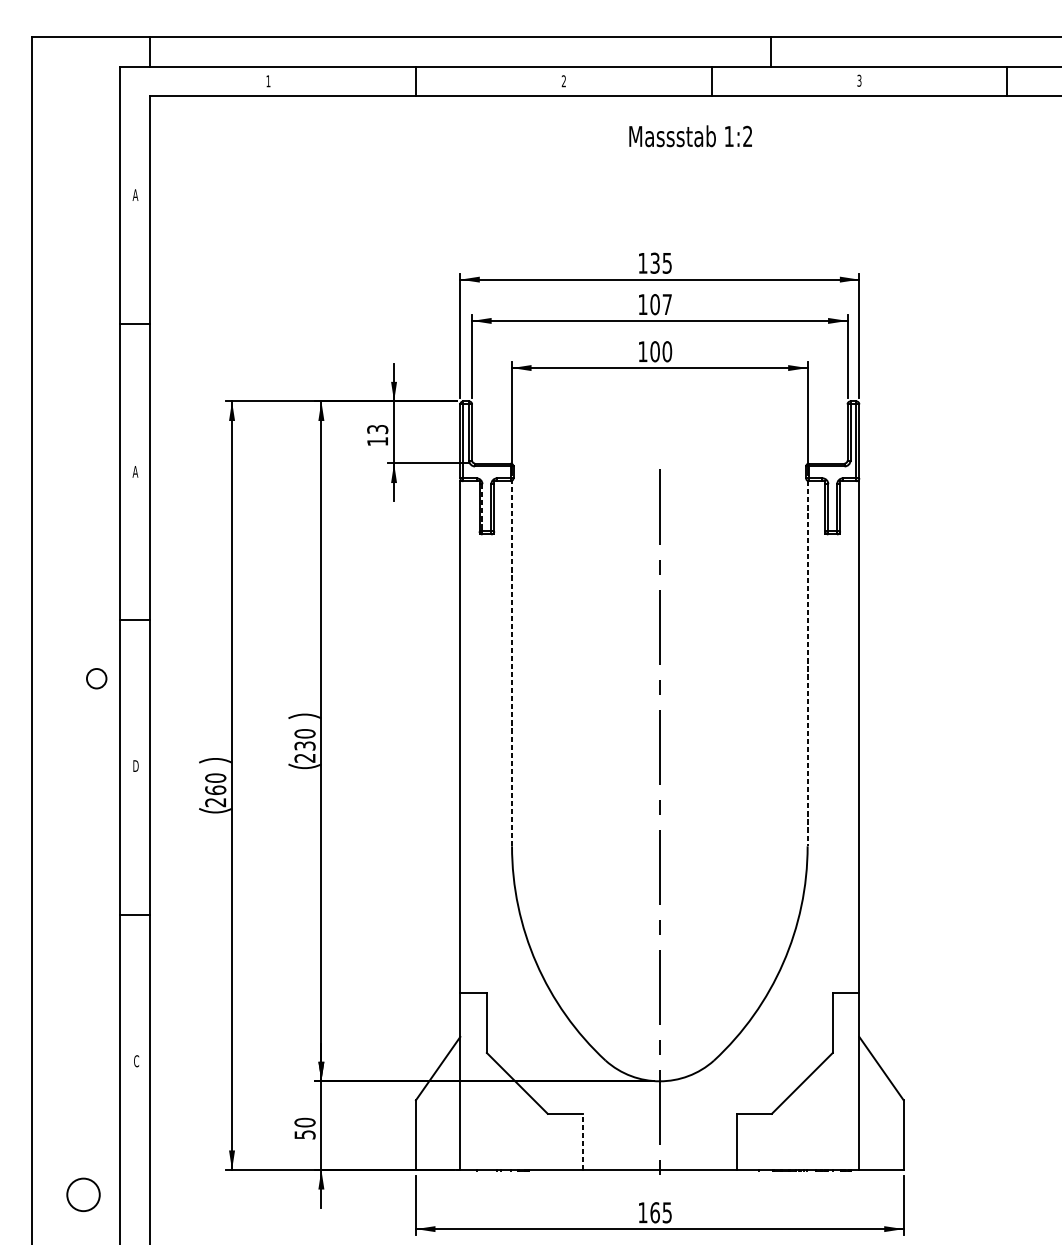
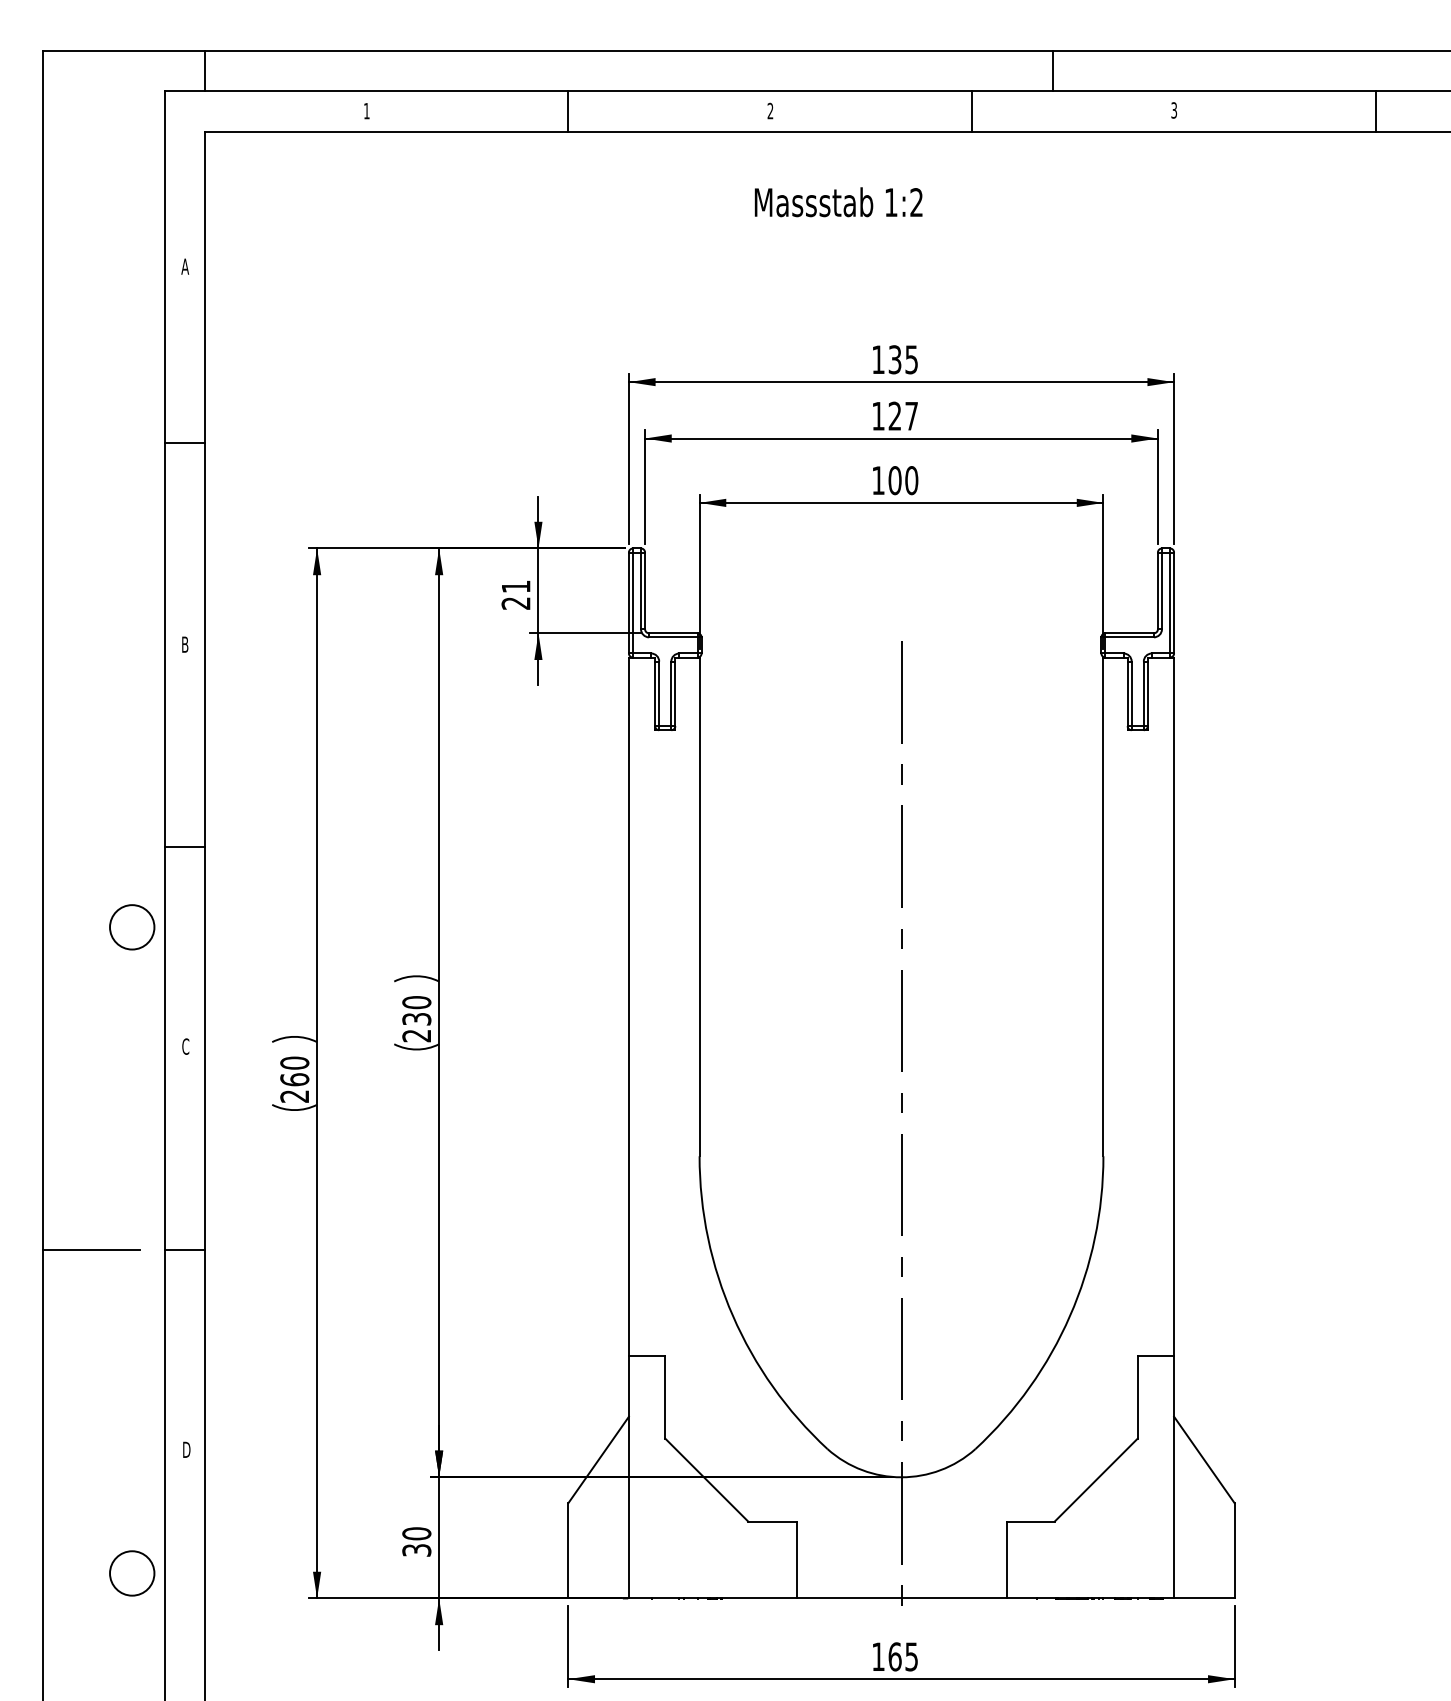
text: (690, 136) -> (838, 202), moved
text: (654, 304) -> (894, 415), 107 -> 127
text: (377, 435) -> (515, 594), 13 -> 21
text: (134, 471) -> (184, 644), A -> B
line: (482, 508) -> (659, 694), dashed -> solid
line: (511, 663) -> (699, 906), dashed -> solid
line: (807, 664) -> (1103, 907), dashed -> solid
circle: (96, 678) -> (132, 927), size x1.67
text: (135, 765) -> (185, 1046), D -> C
line: (66, 915) -> (91, 1250), added
text: (136, 1060) -> (186, 1449), C -> D
text: (304, 1134) -> (416, 1550), 50 -> 30
line: (582, 1141) -> (796, 1559), dashed -> solid
circle: (83, 1194) -> (132, 1573), moved

